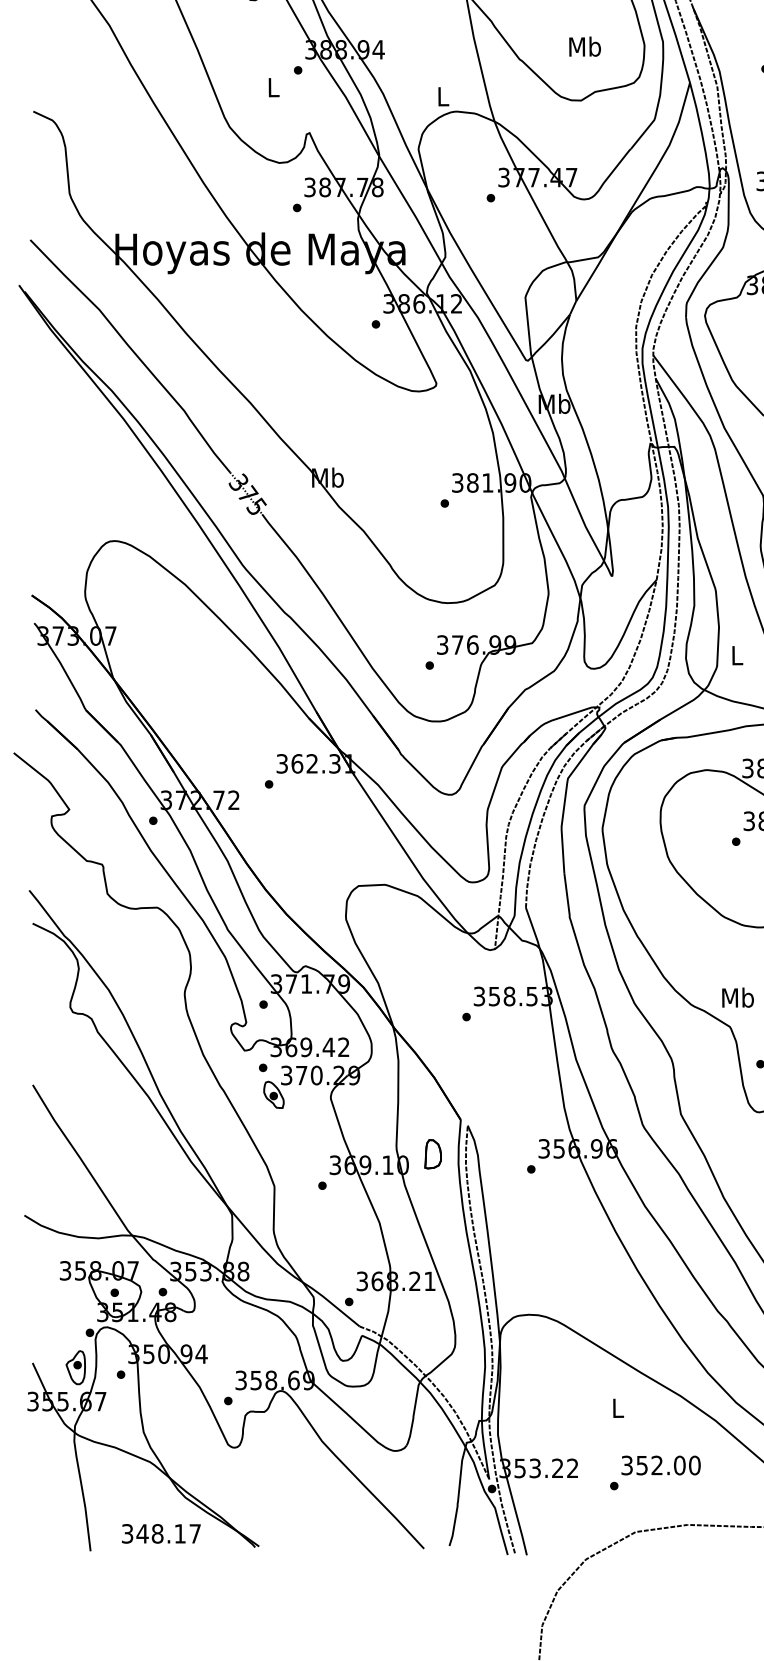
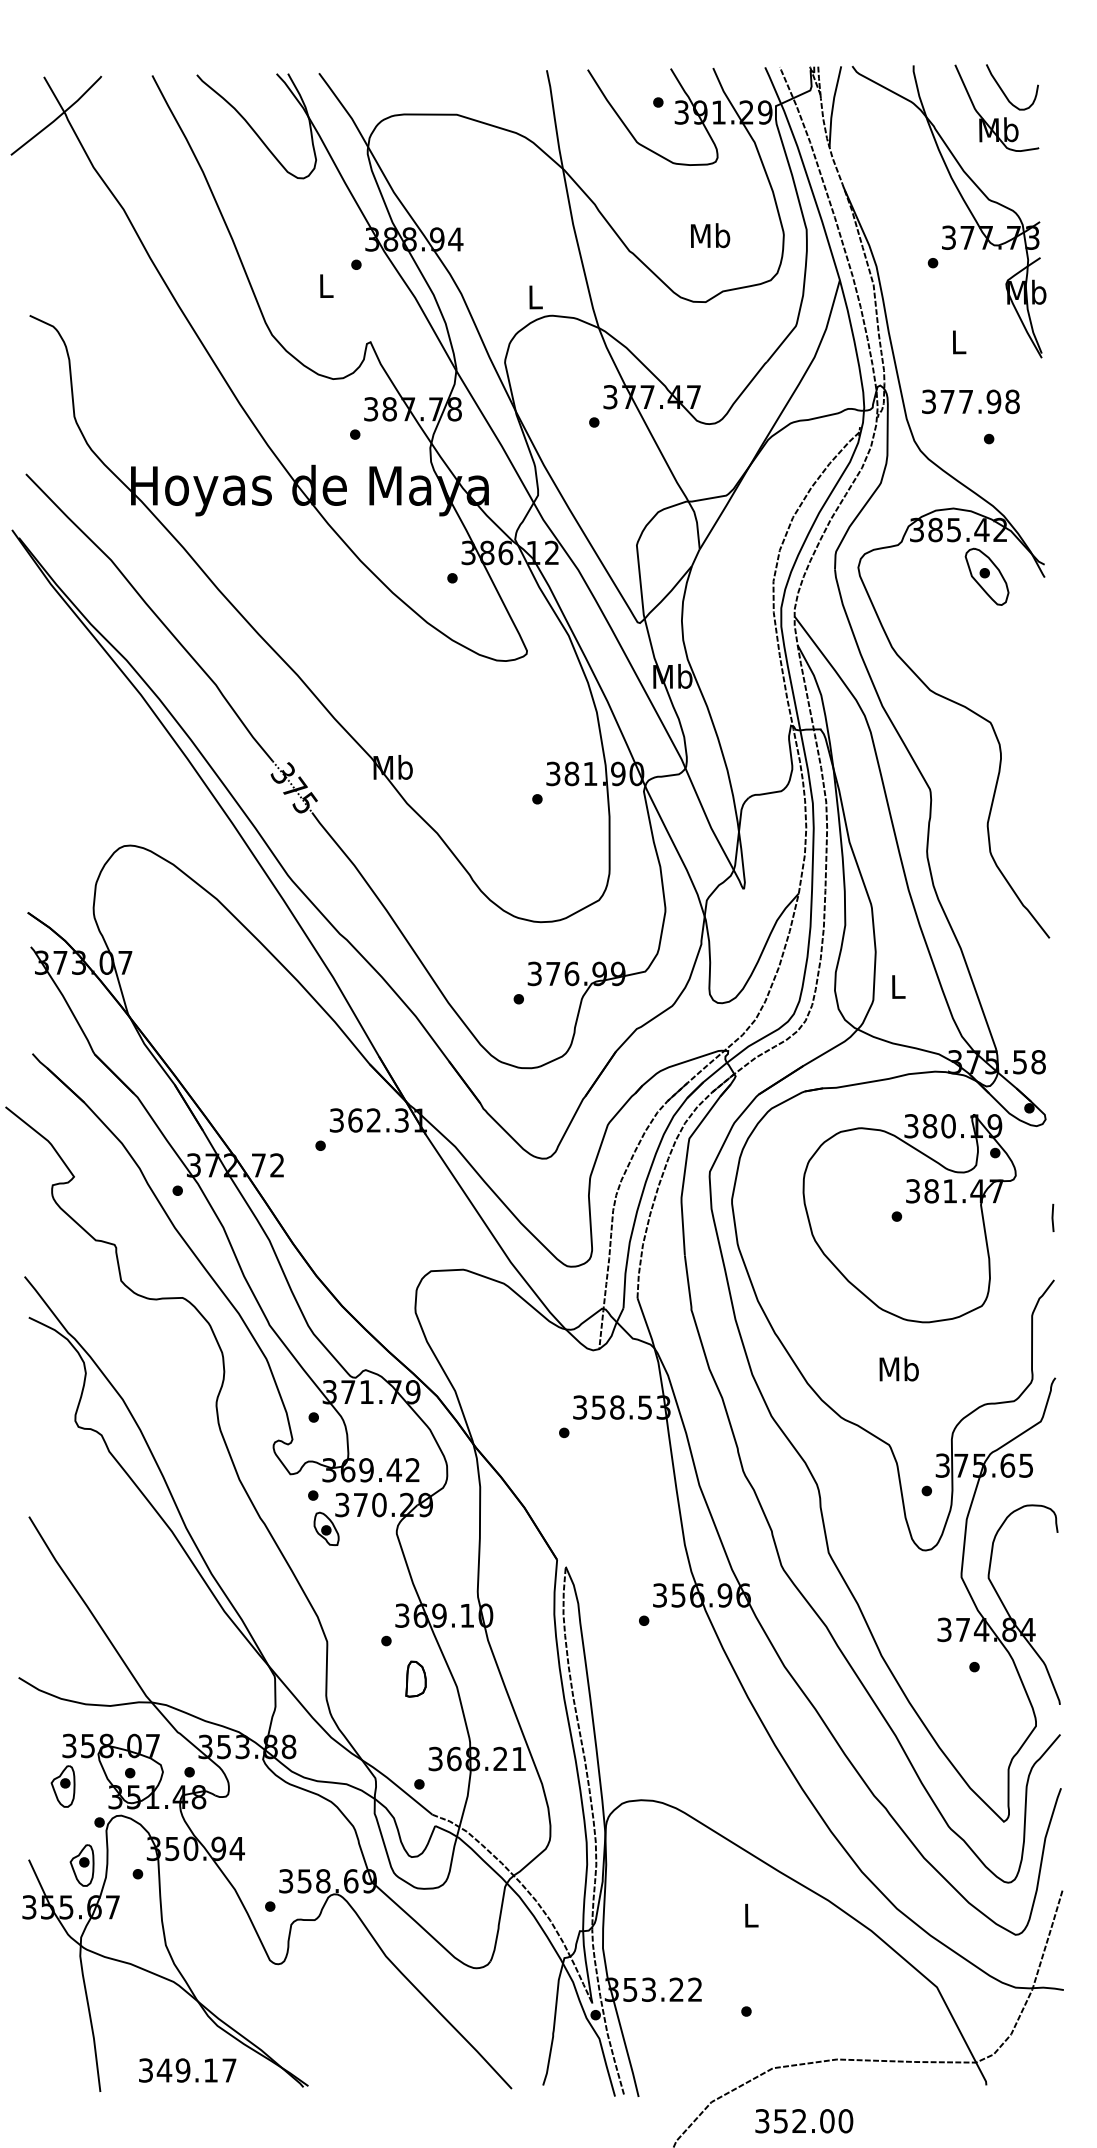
text: (737, 997) -> (898, 1368), moved
part: (432, 1153) -> (415, 1678), moved
part: (59, 1303) -> (62, 1786), added
text: (661, 1465) -> (804, 2121), moved
text: (157, 1533) -> (182, 2070), 348.17 -> 349.17

